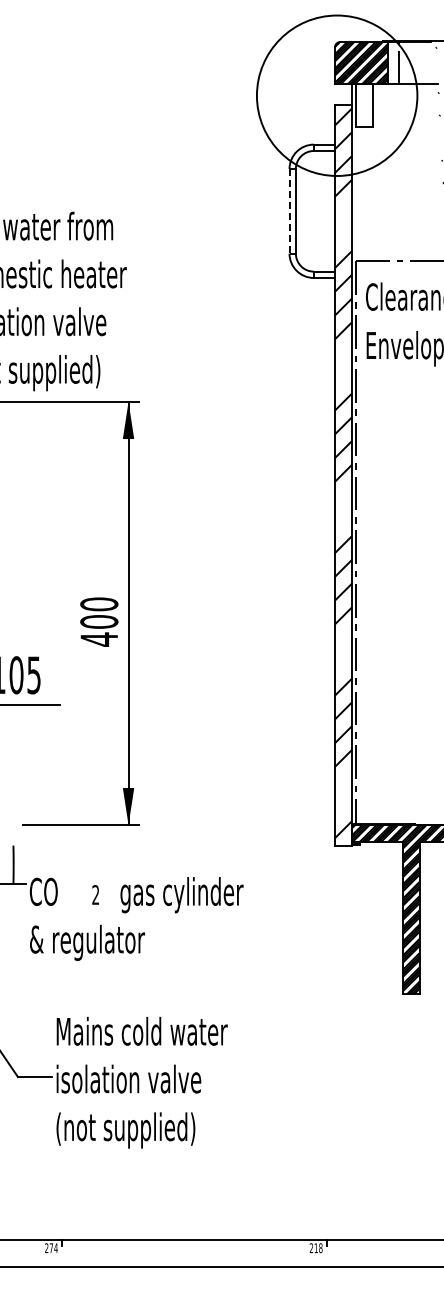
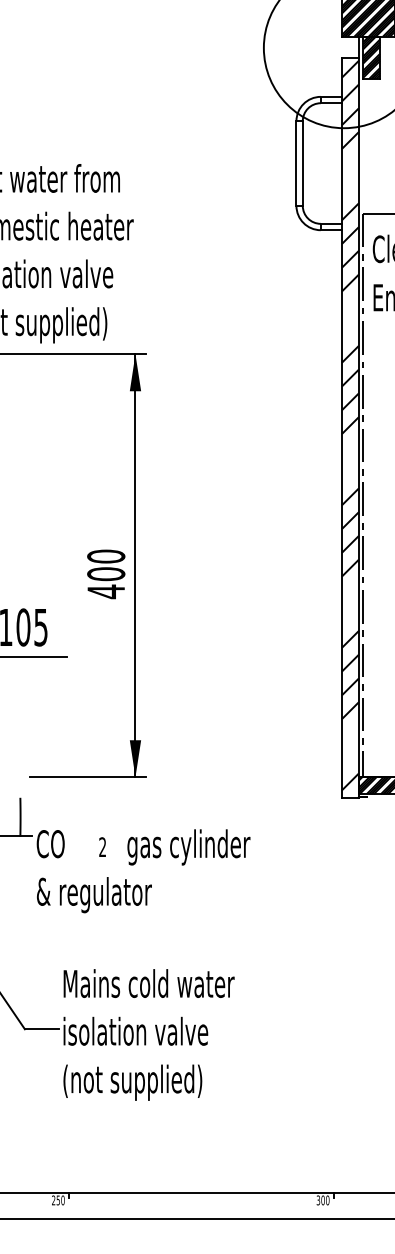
hatch: (364, 105) -> (371, 57), added
line: (289, 211) -> (296, 163), dashed -> solid
text: (53, 1248) -> (60, 1200), 274 -> 250
text: (315, 1248) -> (322, 1200), 218 -> 300

